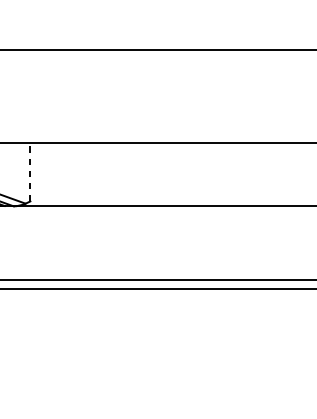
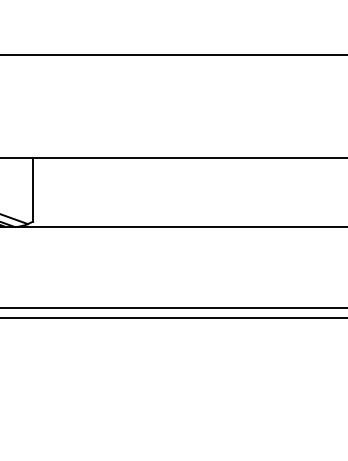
line: (30, 172) -> (33, 189), dashed -> solid

